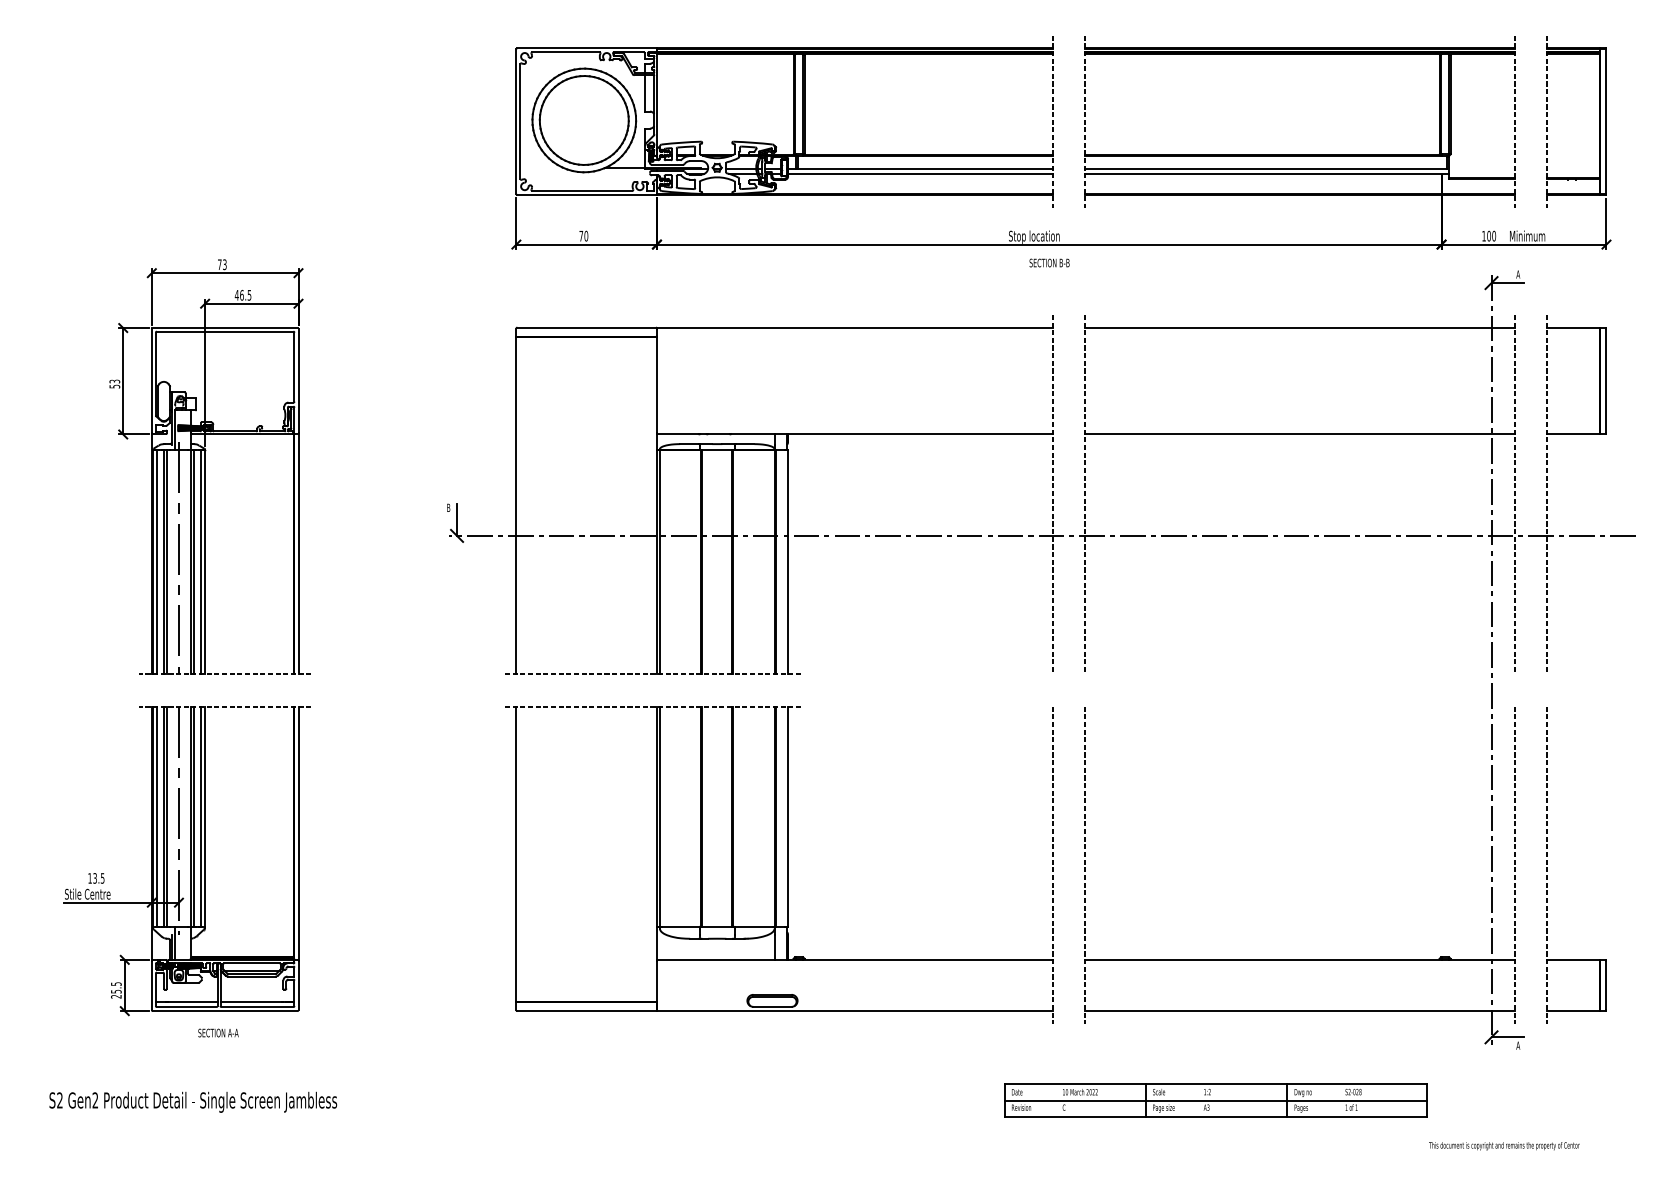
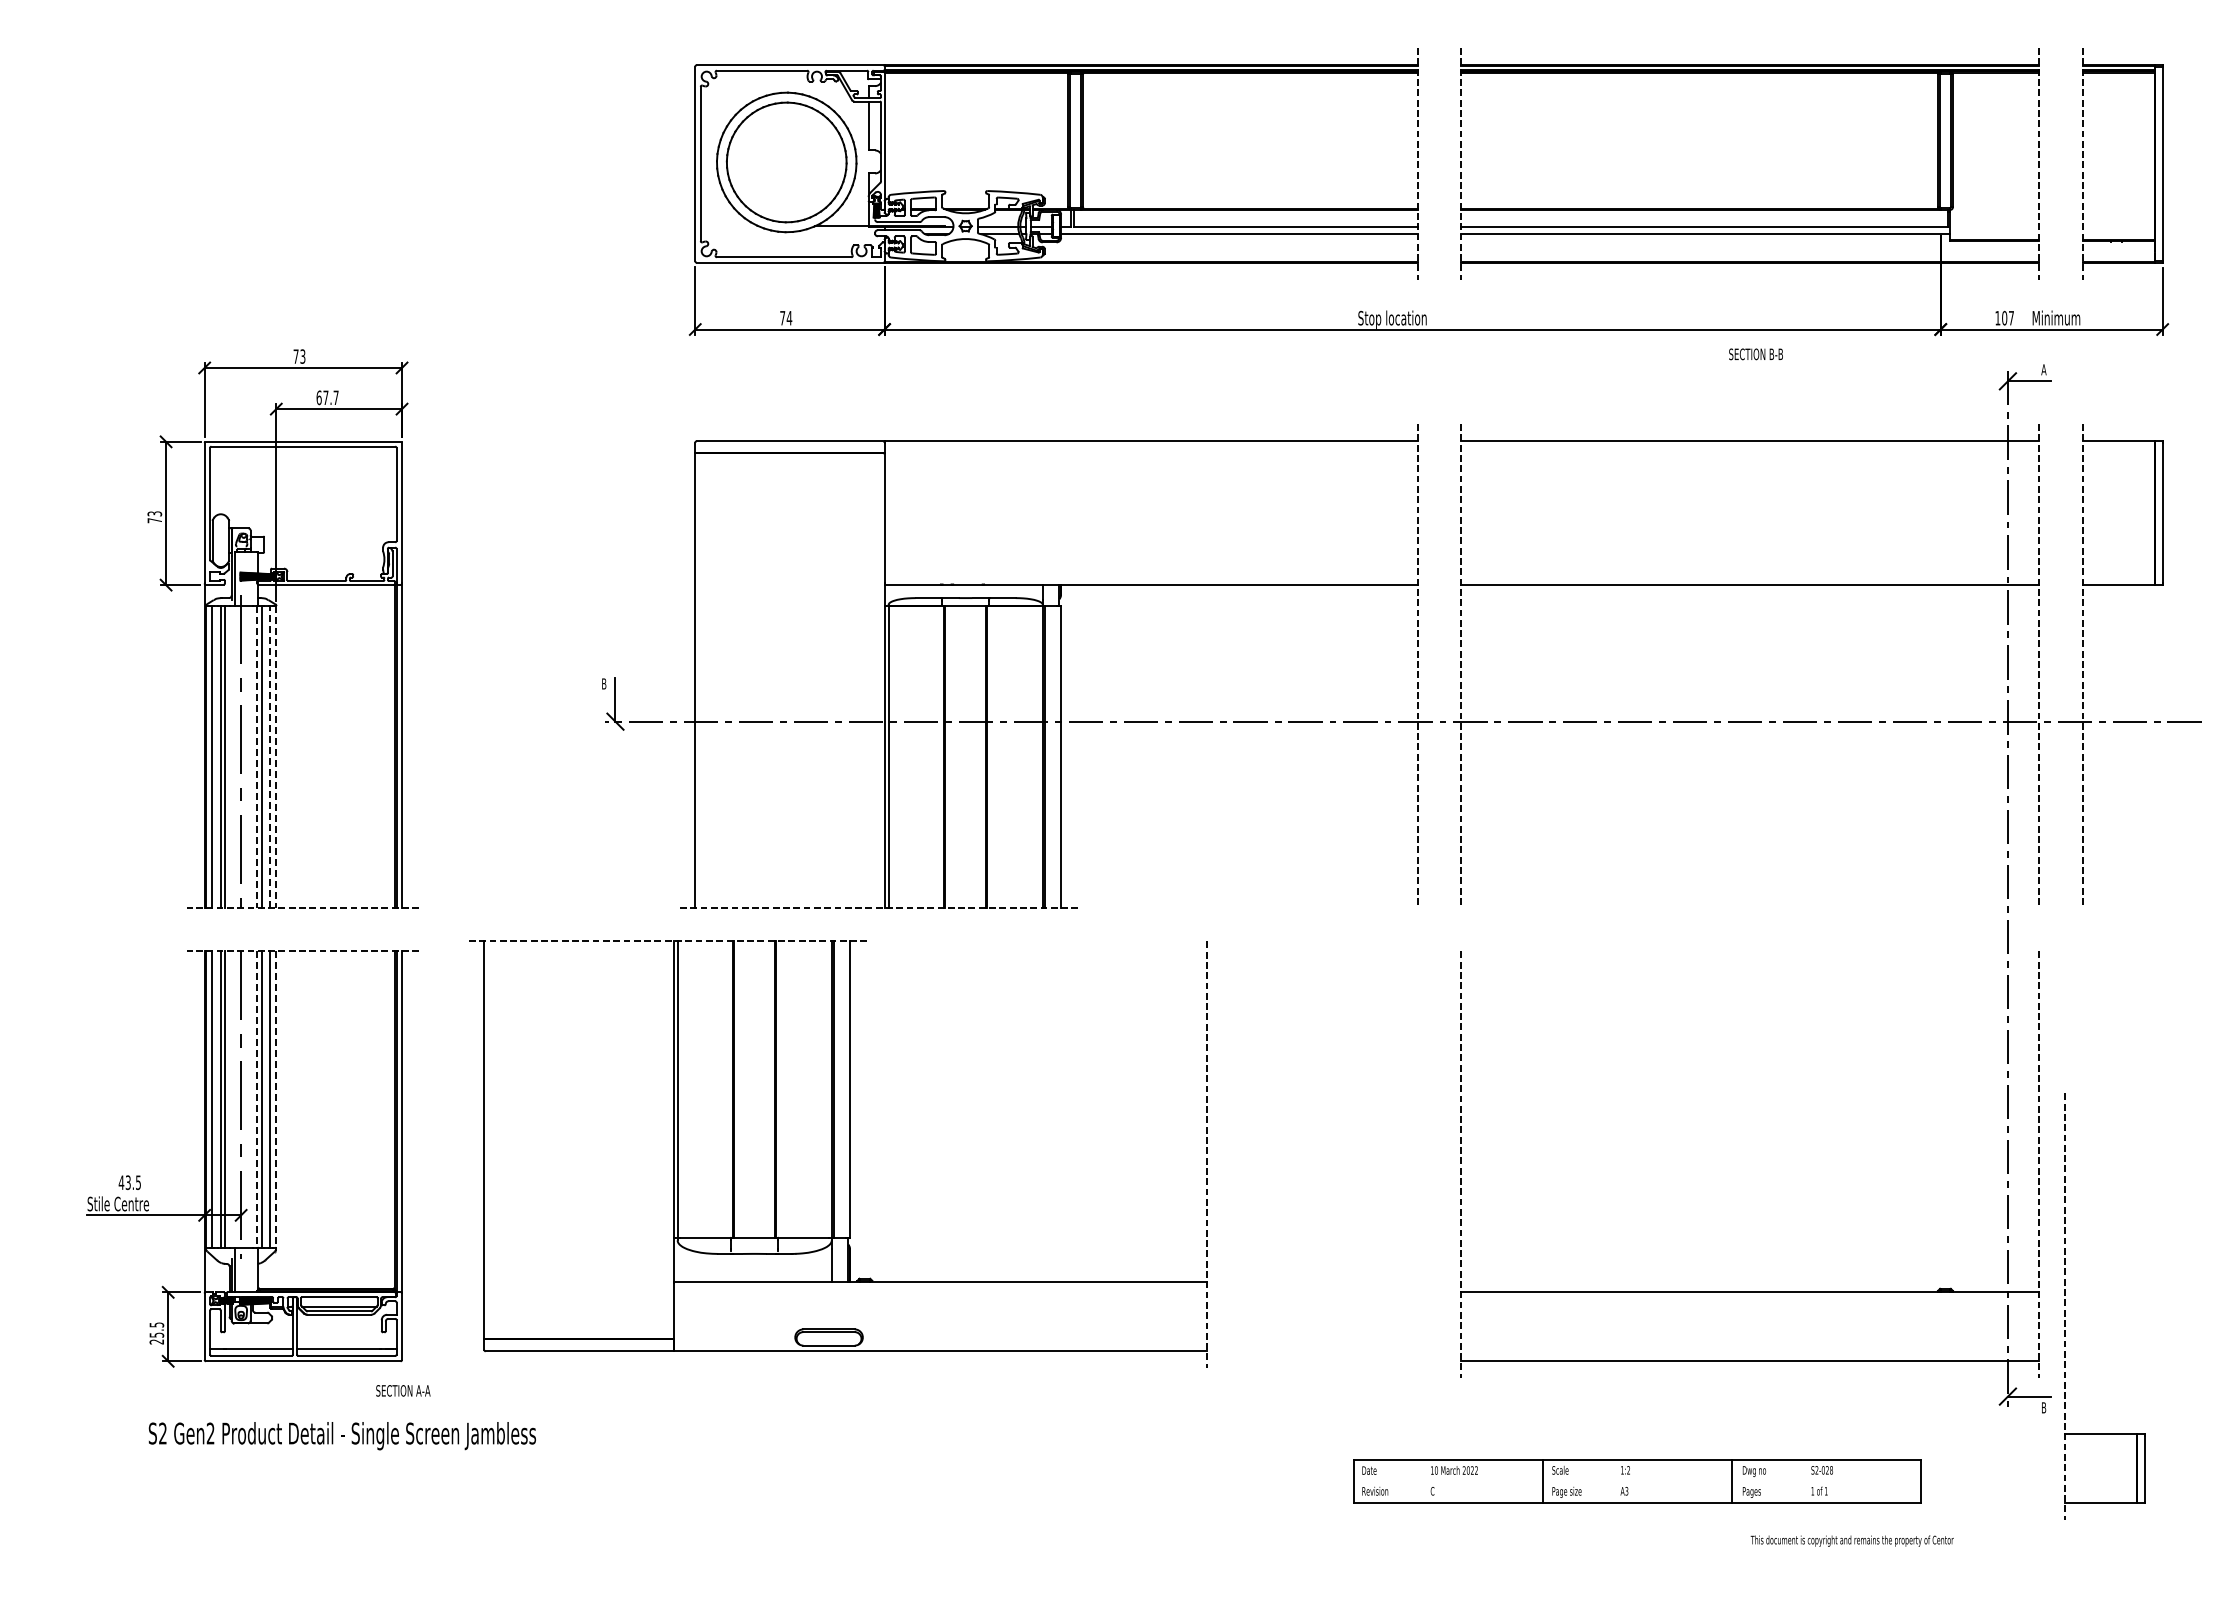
text: (586, 235) -> (789, 317), 70 -> 74
text: (1494, 235) -> (2011, 317), 100 -> 107
text: (1049, 263) -> (1755, 354), moved
text: (243, 295) -> (327, 397), 46.5 -> 67.7
text: (114, 386) -> (154, 520), 53 -> 73
line: (191, 562) -> (257, 757), solid -> dashed
line: (200, 562) -> (270, 757), solid -> dashed
line: (205, 562) -> (276, 757), solid -> dashed
line: (191, 817) -> (257, 1100), solid -> dashed
line: (205, 817) -> (276, 1100), solid -> dashed
part: (779, 864) -> (838, 1153), moved
part: (1547, 864) -> (2065, 1305), moved
text: (90, 878) -> (121, 1182), 13.5 -> 43.5
text: (218, 1032) -> (403, 1390), moved
text: (1517, 1045) -> (2043, 1407), A -> B
line: (1216, 1100) -> (1637, 1481), removed
text: (192, 1102) -> (341, 1436), moved
text: (1503, 1145) -> (1851, 1540), moved

